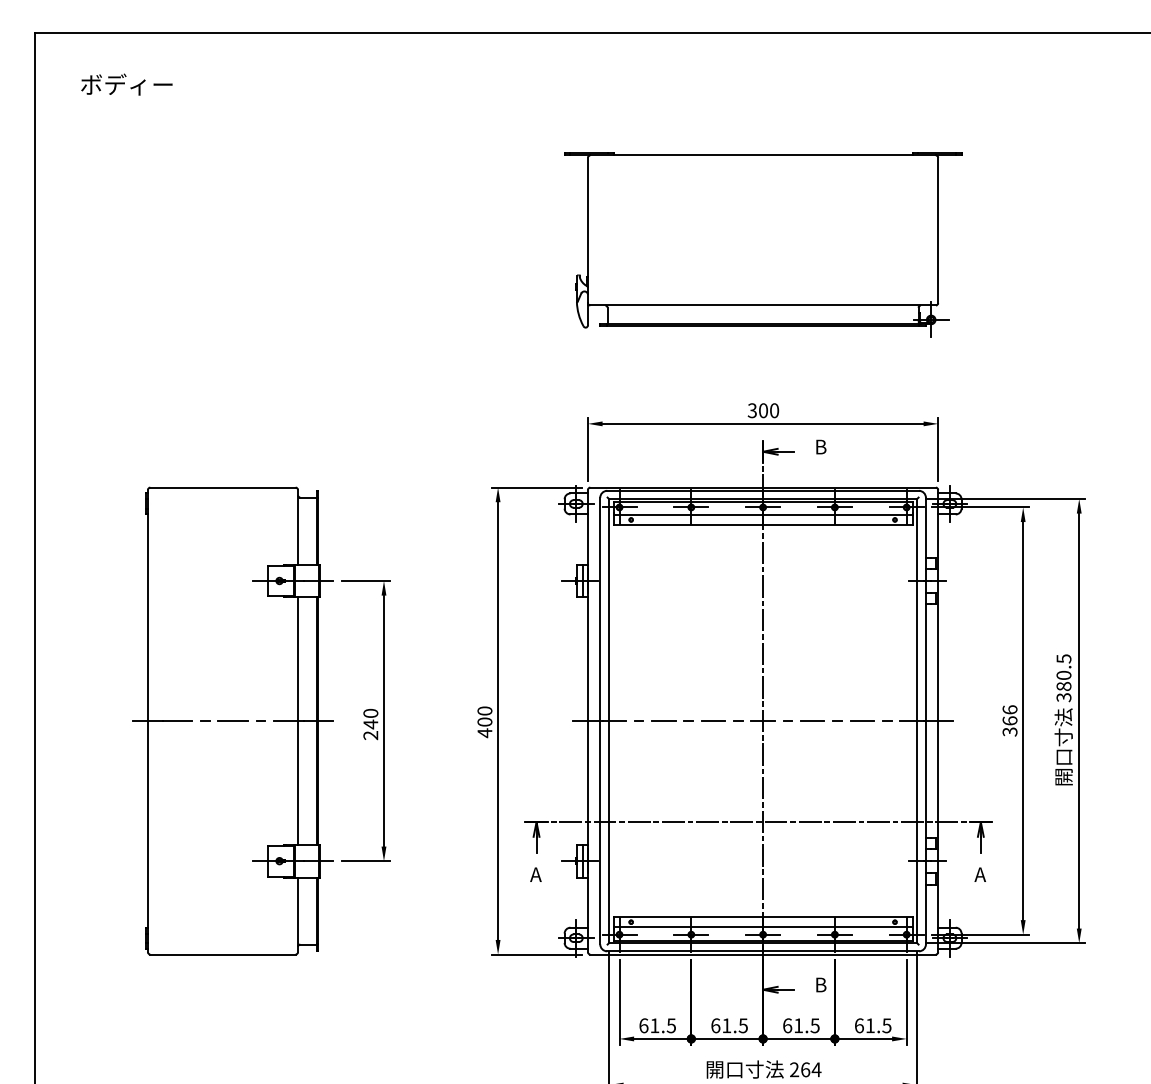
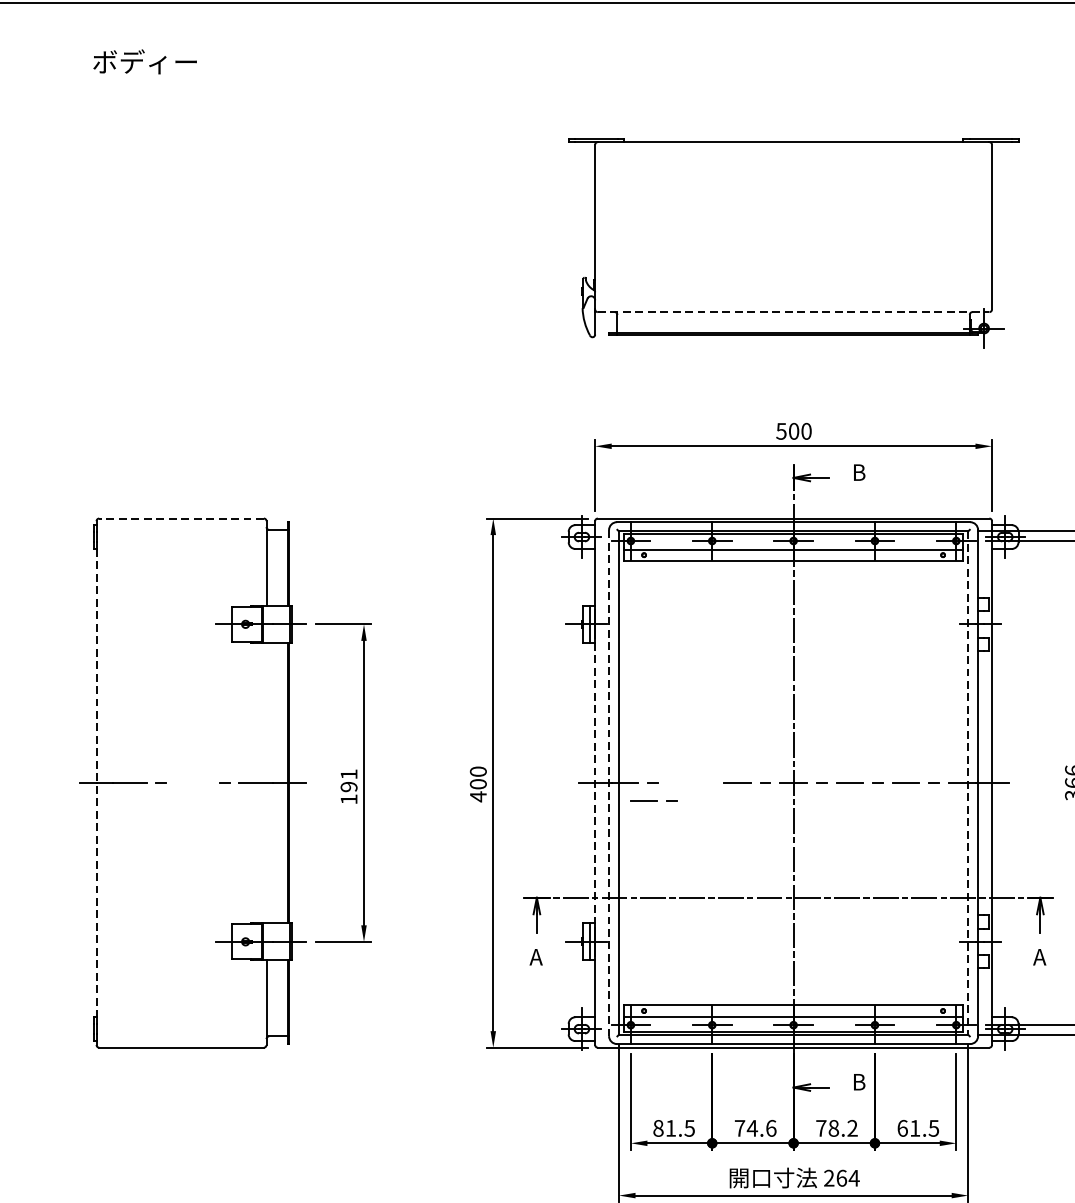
text: (126, 84) -> (144, 61), moved
line: (763, 305) -> (794, 312), solid -> dashed
text: (752, 410) -> (781, 431), 300 -> 500
line: (223, 487) -> (182, 518), solid -> dashed
line: (298, 720) -> (267, 782), removed
line: (672, 720) -> (653, 800), moved
line: (147, 721) -> (96, 783), solid -> dashed
line: (232, 721) -> (192, 783), removed
line: (587, 721) -> (594, 783), solid -> dashed
line: (600, 721) -> (609, 783), solid -> dashed
line: (917, 721) -> (968, 783), solid -> dashed
text: (370, 724) -> (348, 786), 240 -> 191
text: (643, 1025) -> (658, 1128), 61.5 -> 81.5
text: (729, 1025) -> (755, 1128), 61.5 -> 74.6
text: (801, 1025) -> (837, 1128), 61.5 -> 78.2

